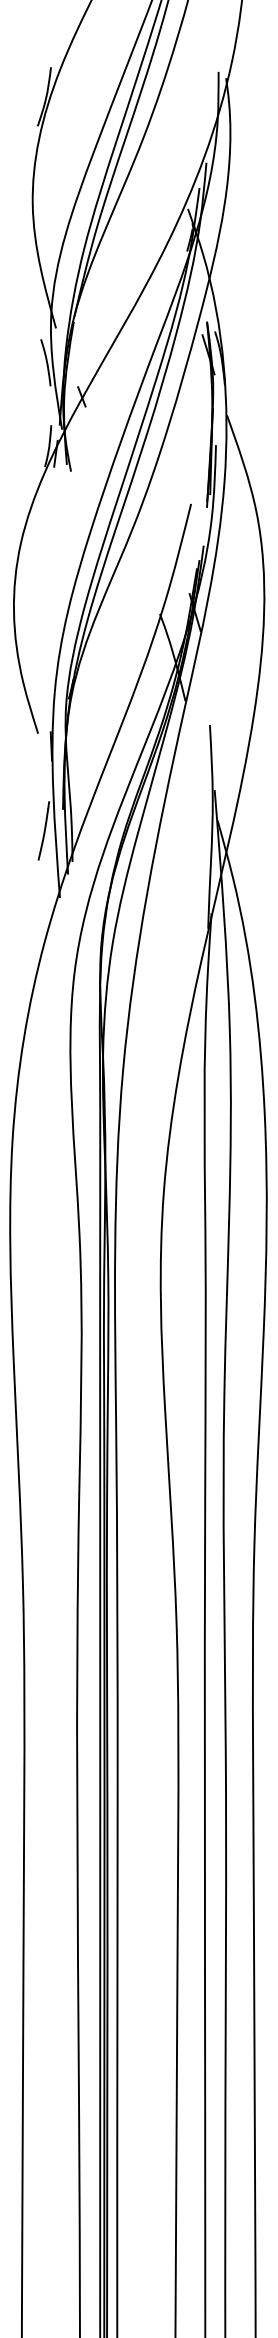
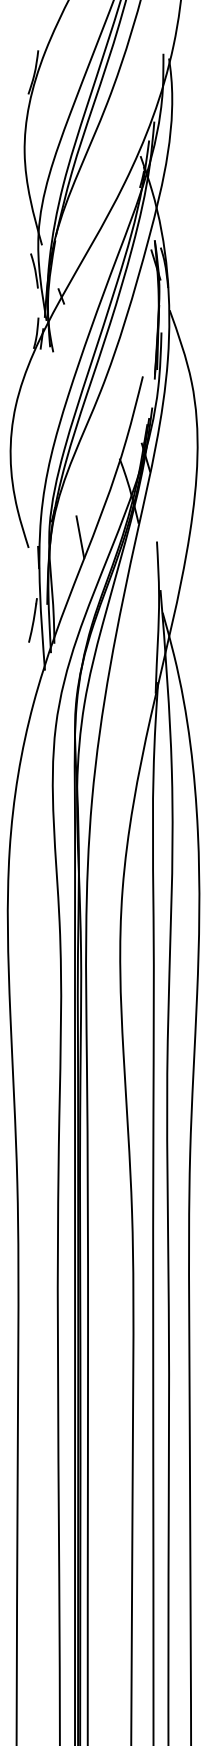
line: (107, 719) -> (80, 537), added

